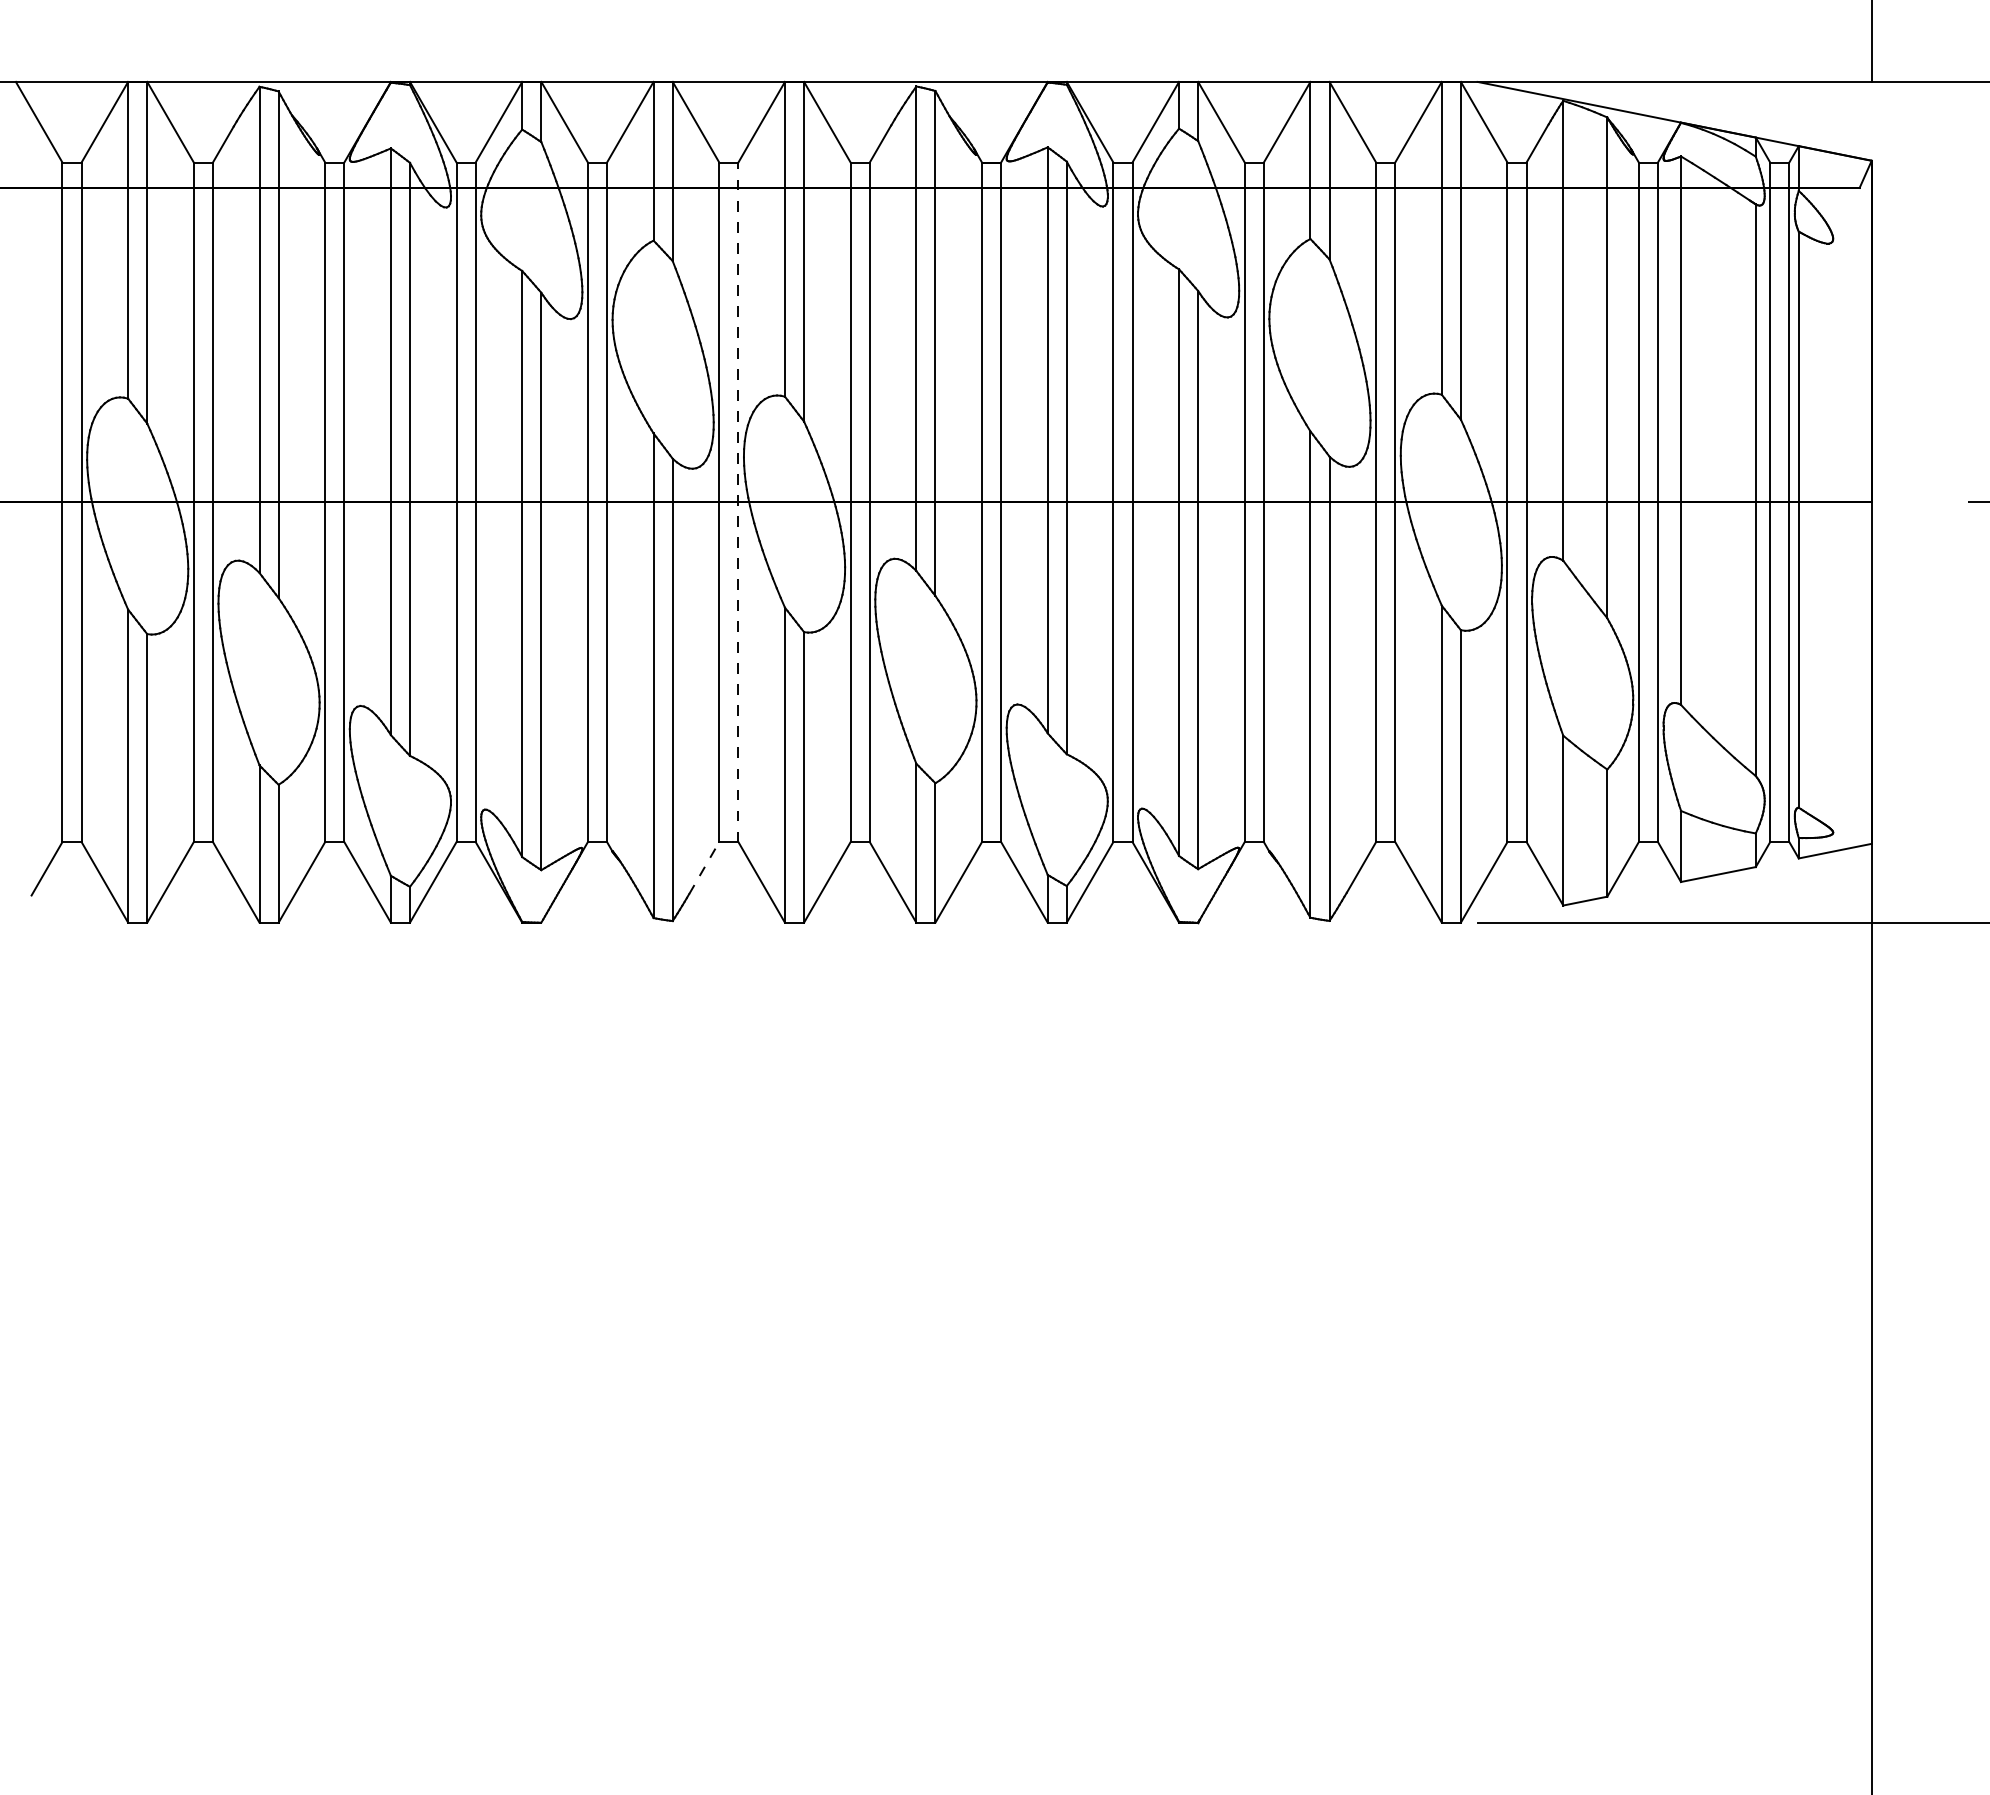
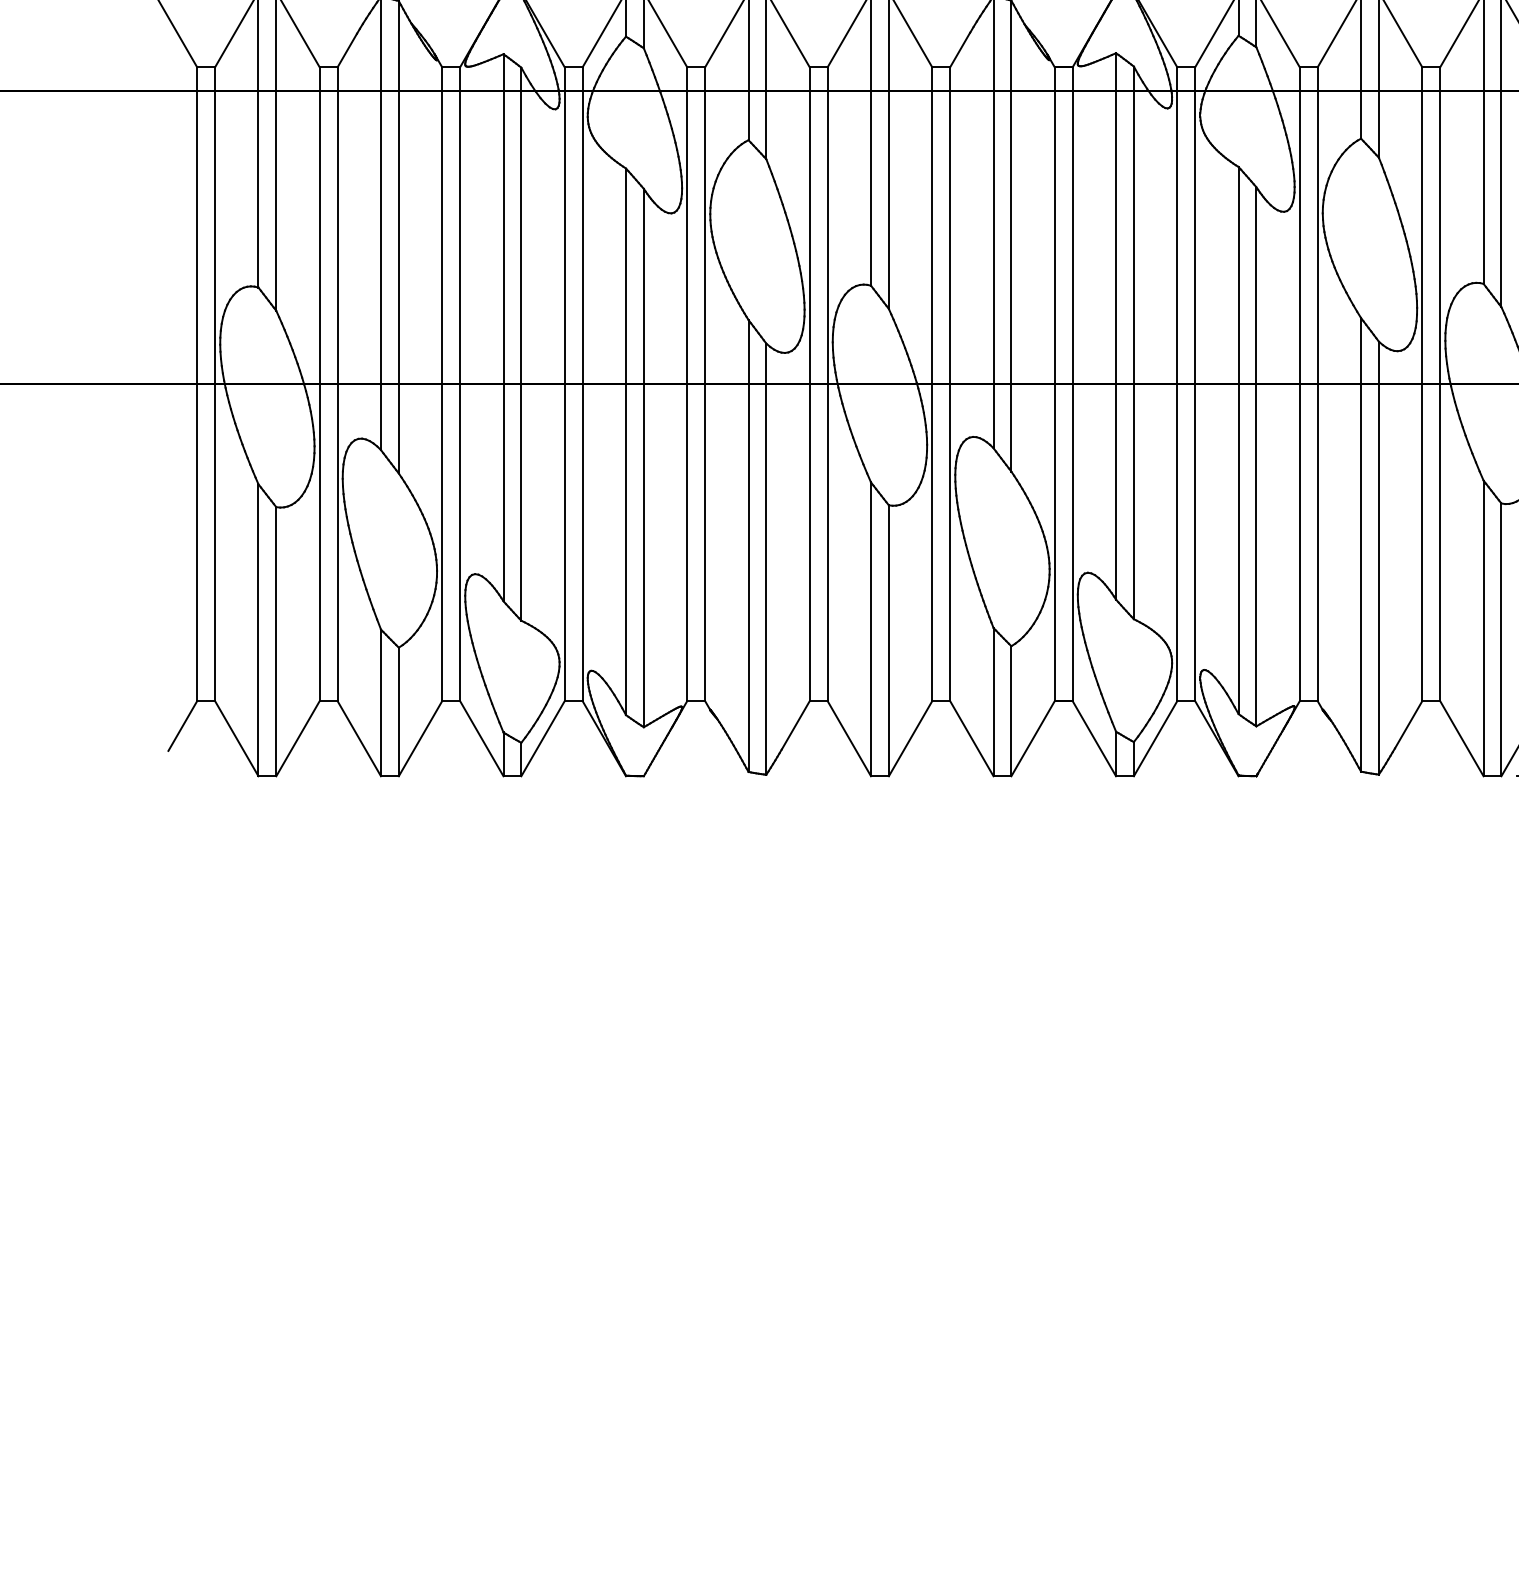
line: (738, 502) -> (827, 384), dashed -> solid
line: (704, 867) -> (795, 724), dashed -> solid

